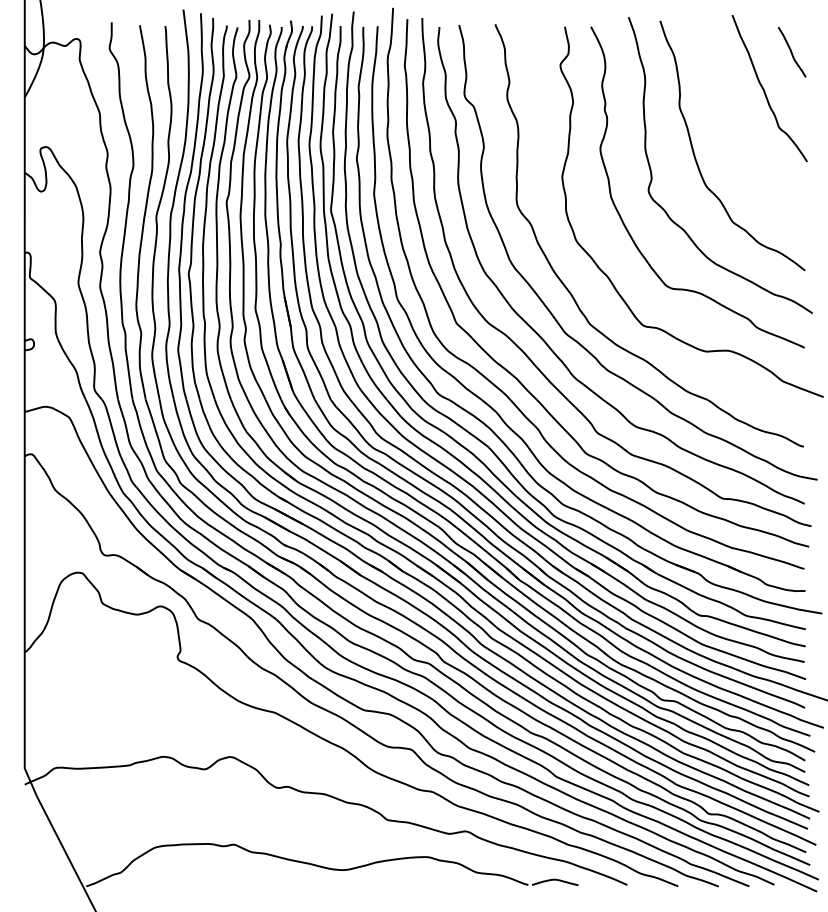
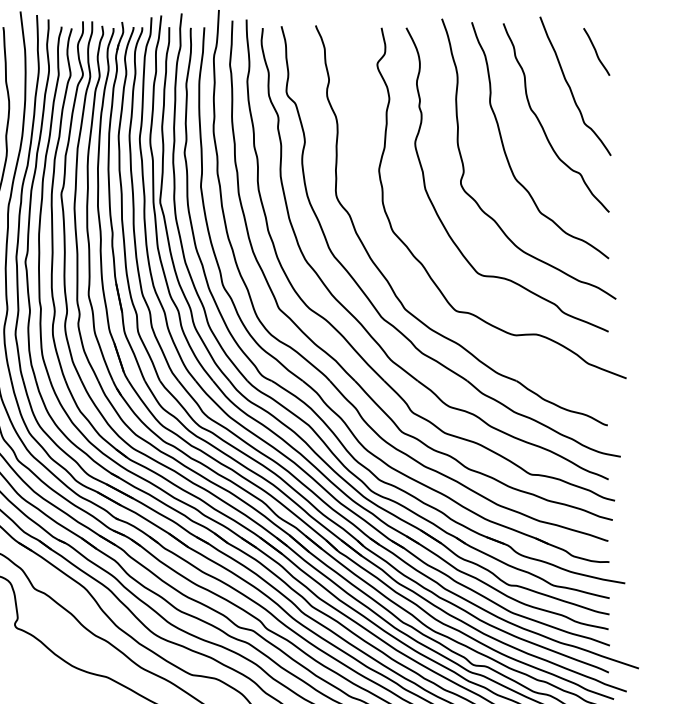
curve: (734, 129) -> (542, 125), added

